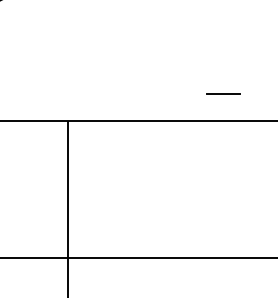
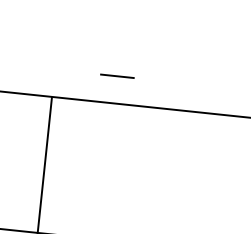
line: (223, 93) -> (117, 76), moved

